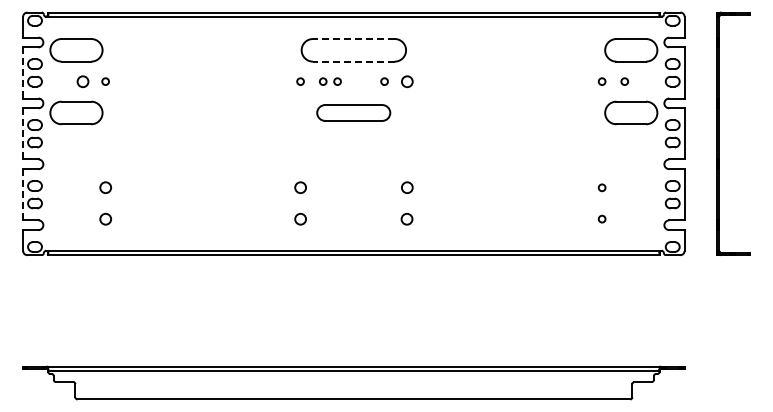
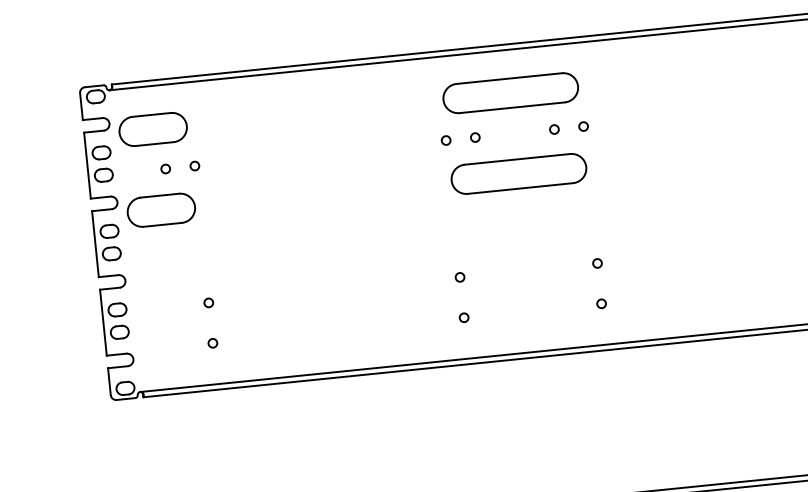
line: (353, 39) -> (508, 79), dashed -> solid
line: (353, 61) -> (511, 107), dashed -> solid
line: (23, 72) -> (87, 165), dashed -> solid
circle: (82, 81) -> (165, 168), size x0.62
circle: (337, 81) -> (493, 135), removed
circle: (406, 81) -> (582, 126), size x0.62
part: (353, 112) -> (518, 173), size x1.43
line: (23, 133) -> (95, 243), dashed -> solid
circle: (105, 187) -> (208, 302), size x0.62
circle: (300, 187) -> (459, 276), size x0.62
circle: (406, 187) -> (596, 263), size x0.62
line: (23, 194) -> (103, 322), dashed -> solid
circle: (105, 218) -> (212, 342), size x0.62
circle: (300, 218) -> (463, 316), size x0.62
circle: (407, 218) -> (601, 302), size x0.62

